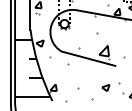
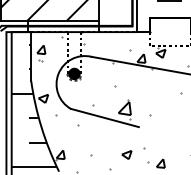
fill: (64, 23) -> (74, 73), added

